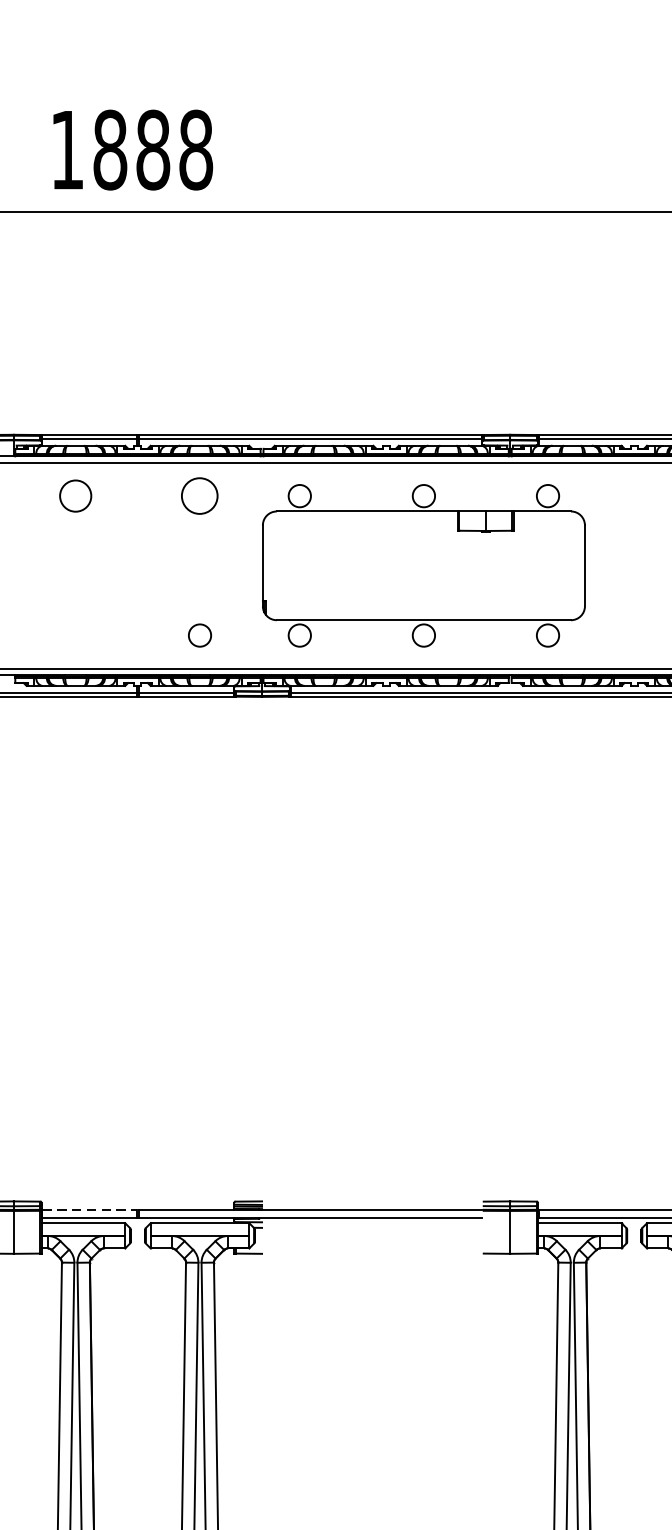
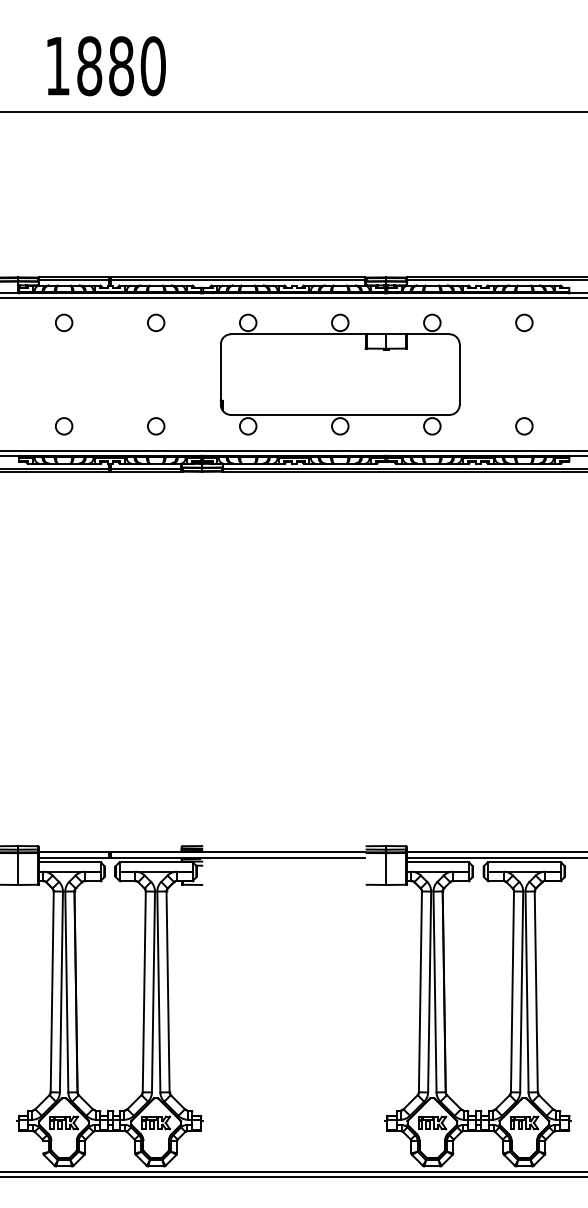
text: (195, 149) -> (152, 65), 1888 -> 1880
circle: (76, 495) -> (64, 322), size x0.71
circle: (200, 495) -> (156, 322), size x0.62
part: (422, 565) -> (339, 374), moved
circle: (76, 635) -> (64, 426), added
line: (89, 1210) -> (74, 852), dashed -> solid

